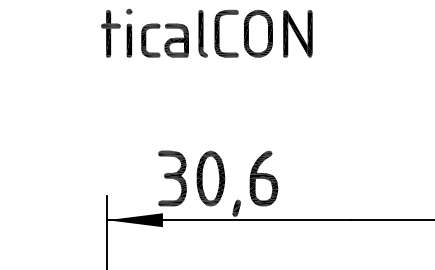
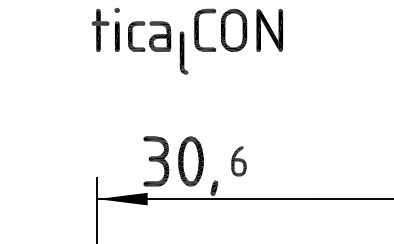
part: (202, 33) -> (183, 52), moved
part: (263, 178) -> (238, 161), size x0.6

